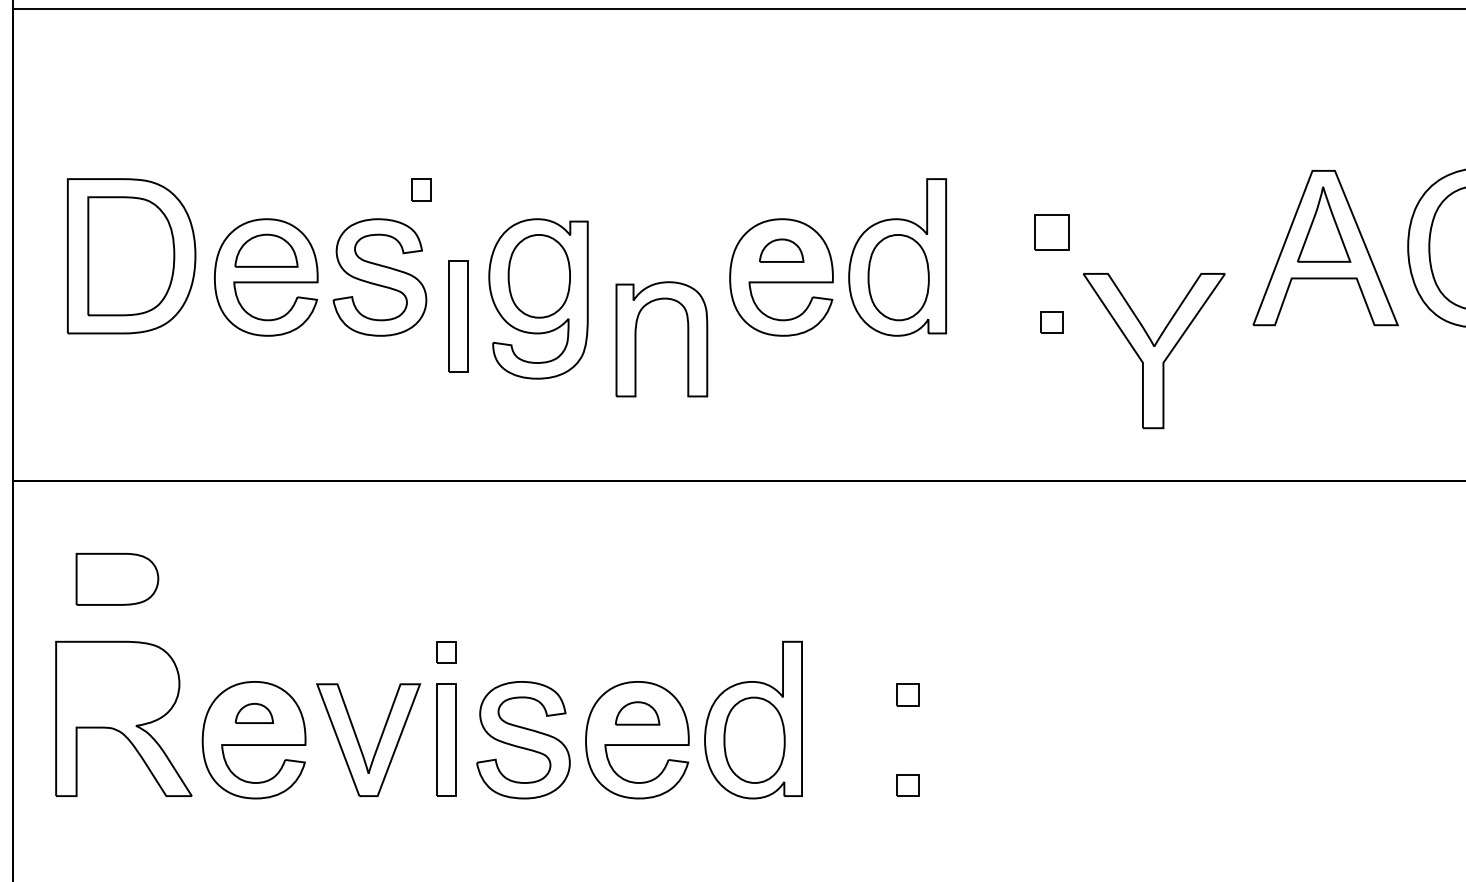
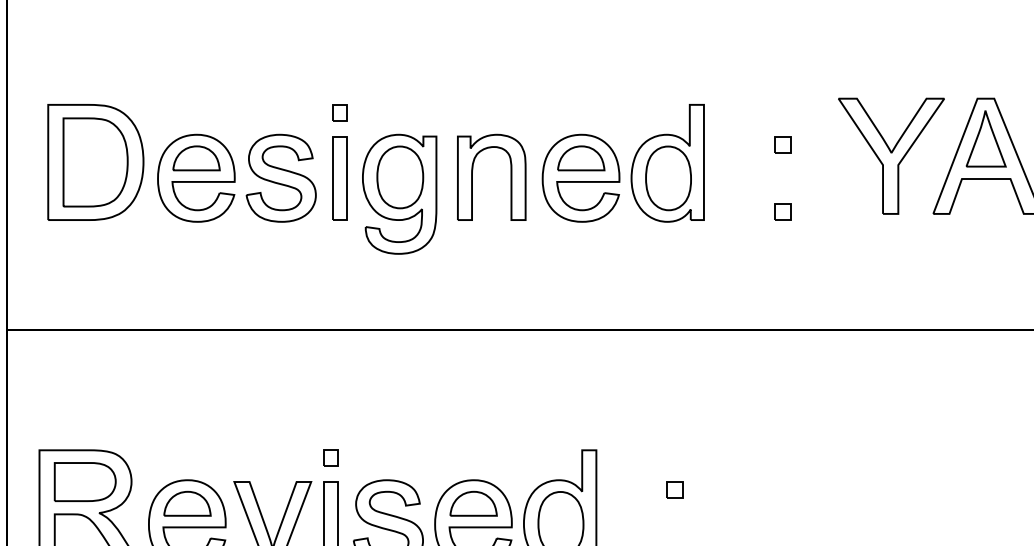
part: (421, 189) -> (339, 112), moved
part: (1051, 232) -> (782, 144), size x0.62
part: (781, 250) -> (581, 158), size x1.43
part: (458, 316) -> (339, 178), moved
part: (636, 339) -> (472, 177), moved
part: (1153, 351) -> (890, 156), moved
part: (117, 579) -> (85, 482), moved
part: (254, 713) -> (187, 503), size x1.67
part: (637, 713) -> (473, 503), size x1.43

